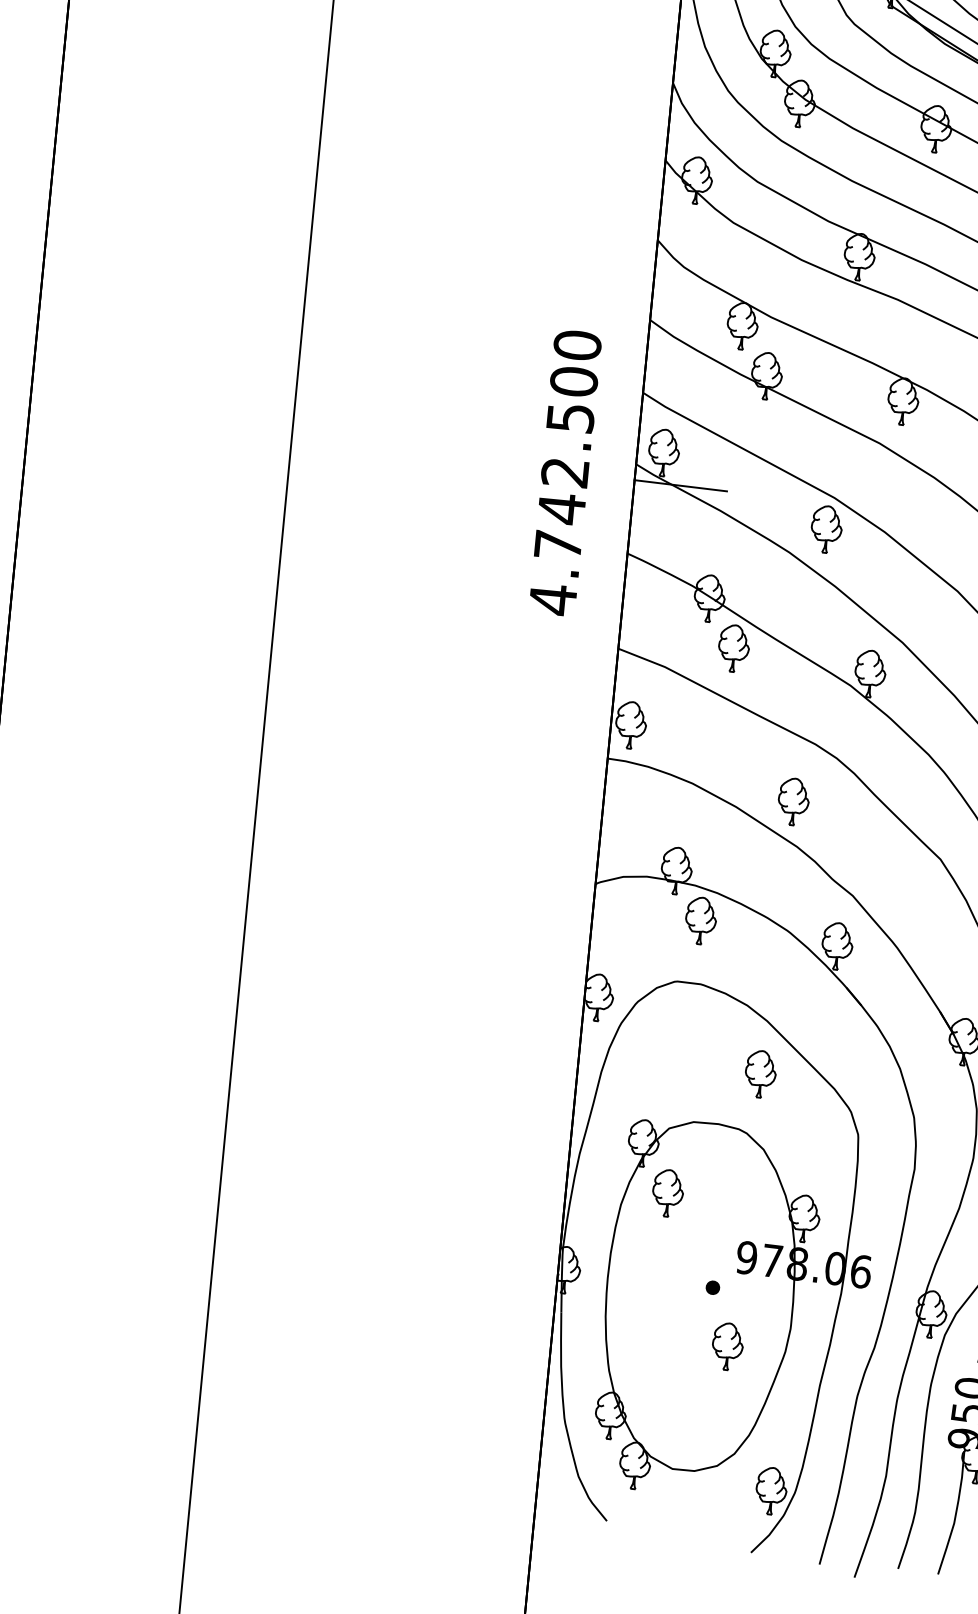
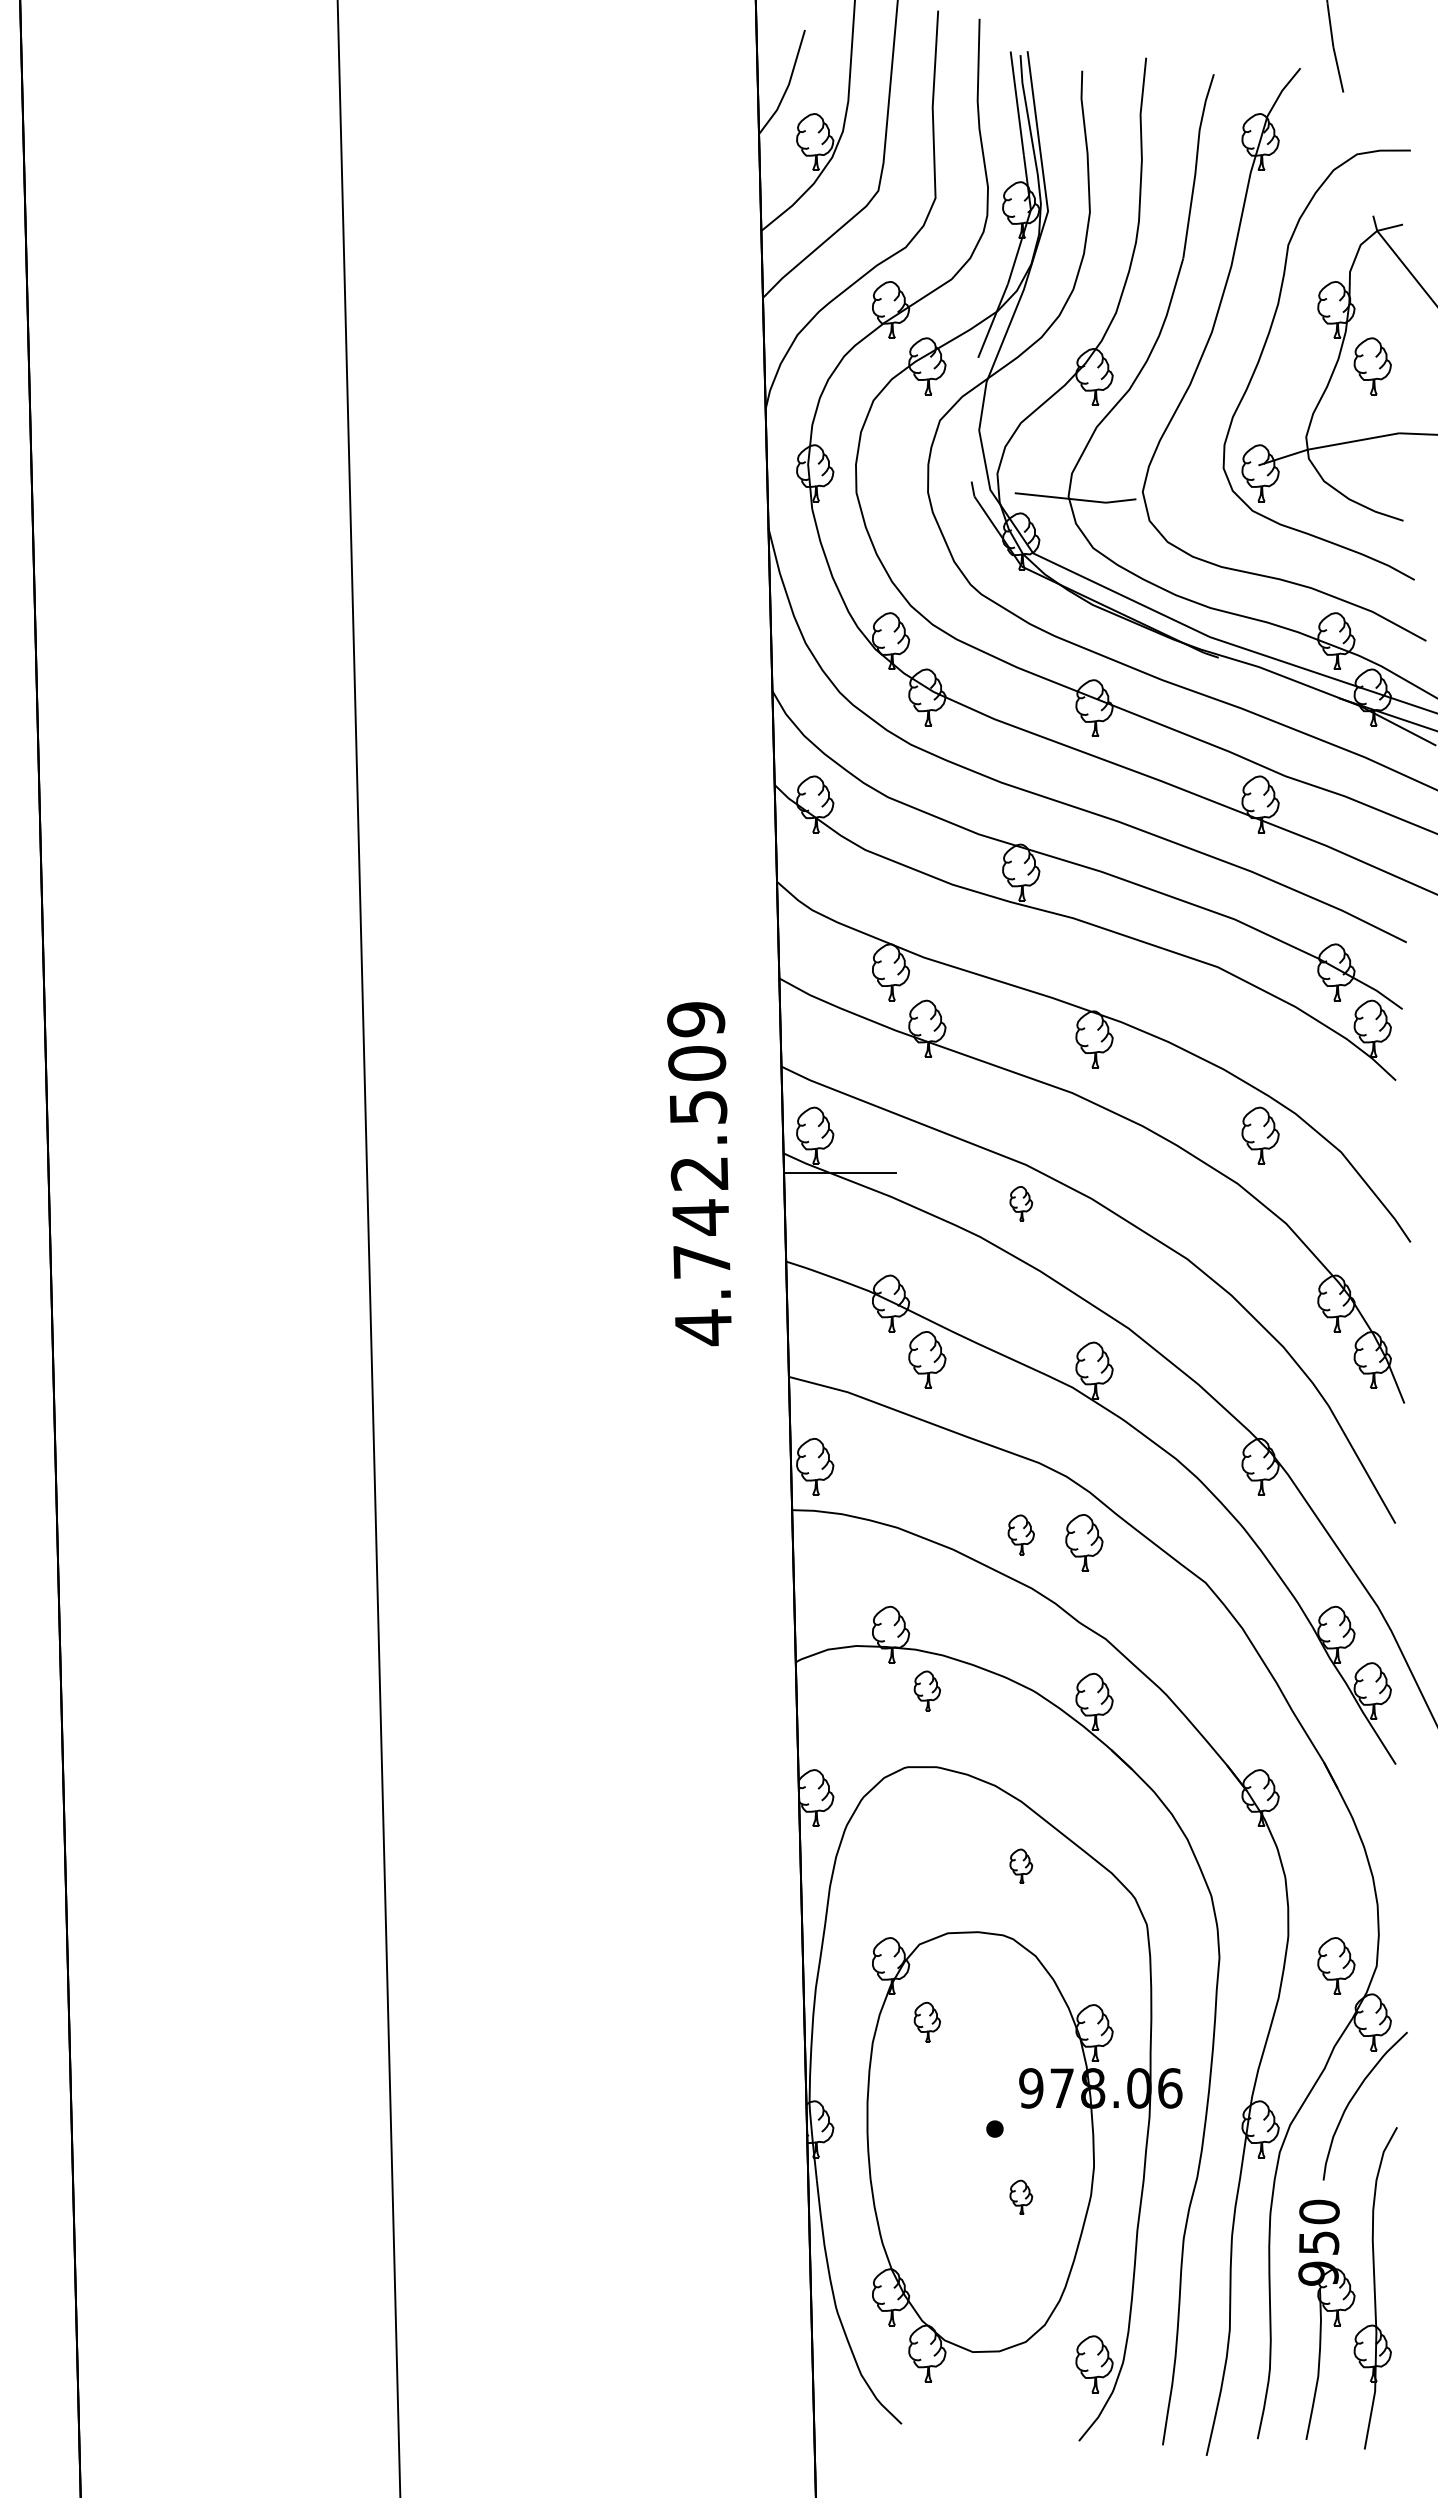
text: (577, 345) -> (696, 1019), 4.742.500 -> 4.742.509
part: (826, 529) -> (1021, 1203), size x0.6
part: (793, 801) -> (1021, 1534), size x0.7
part: (844, 814) -> (1084, 1542), added
part: (701, 920) -> (927, 1690), size x0.7
part: (760, 1074) -> (1021, 1866), size x0.6
part: (668, 1193) -> (927, 2022), size x0.7
part: (727, 1346) -> (1021, 2197), size x0.6

